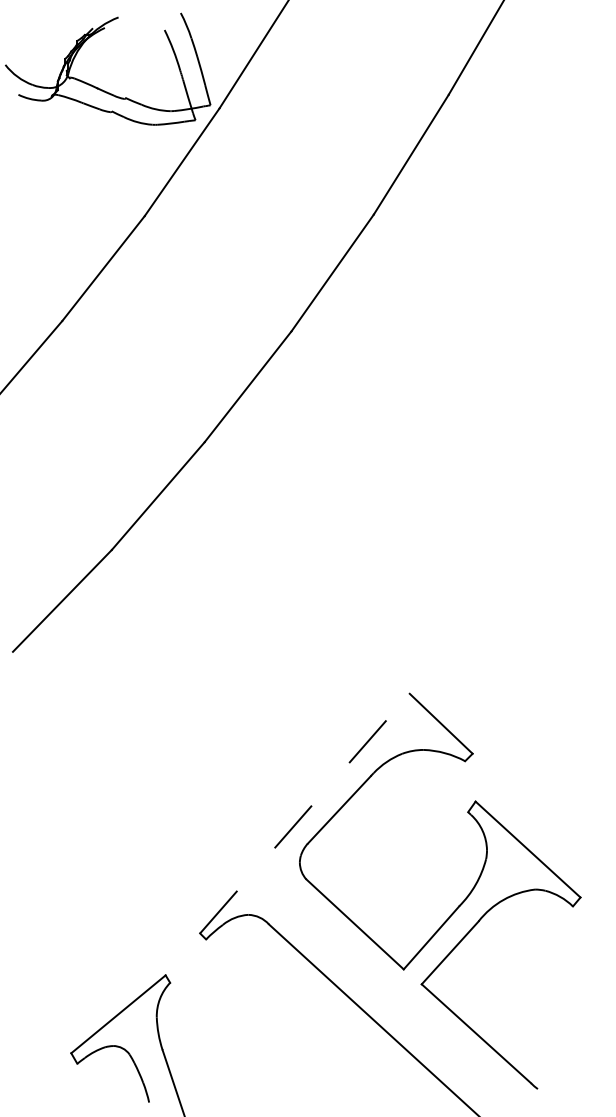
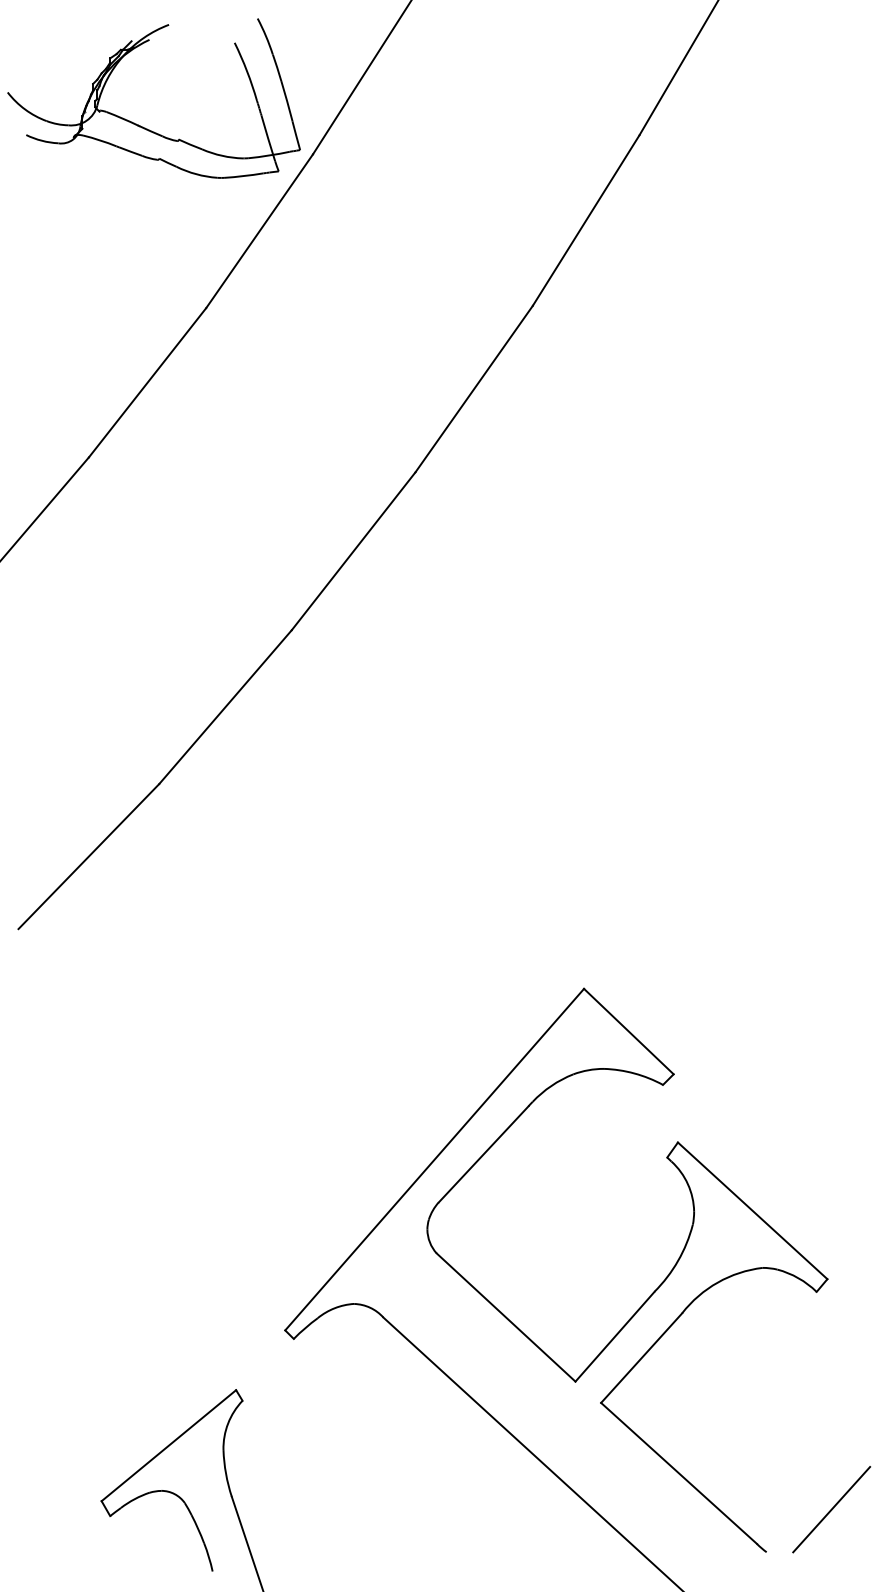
line: (305, 813) -> (435, 1159), dashed -> solid
line: (583, 1059) -> (831, 1510), added

